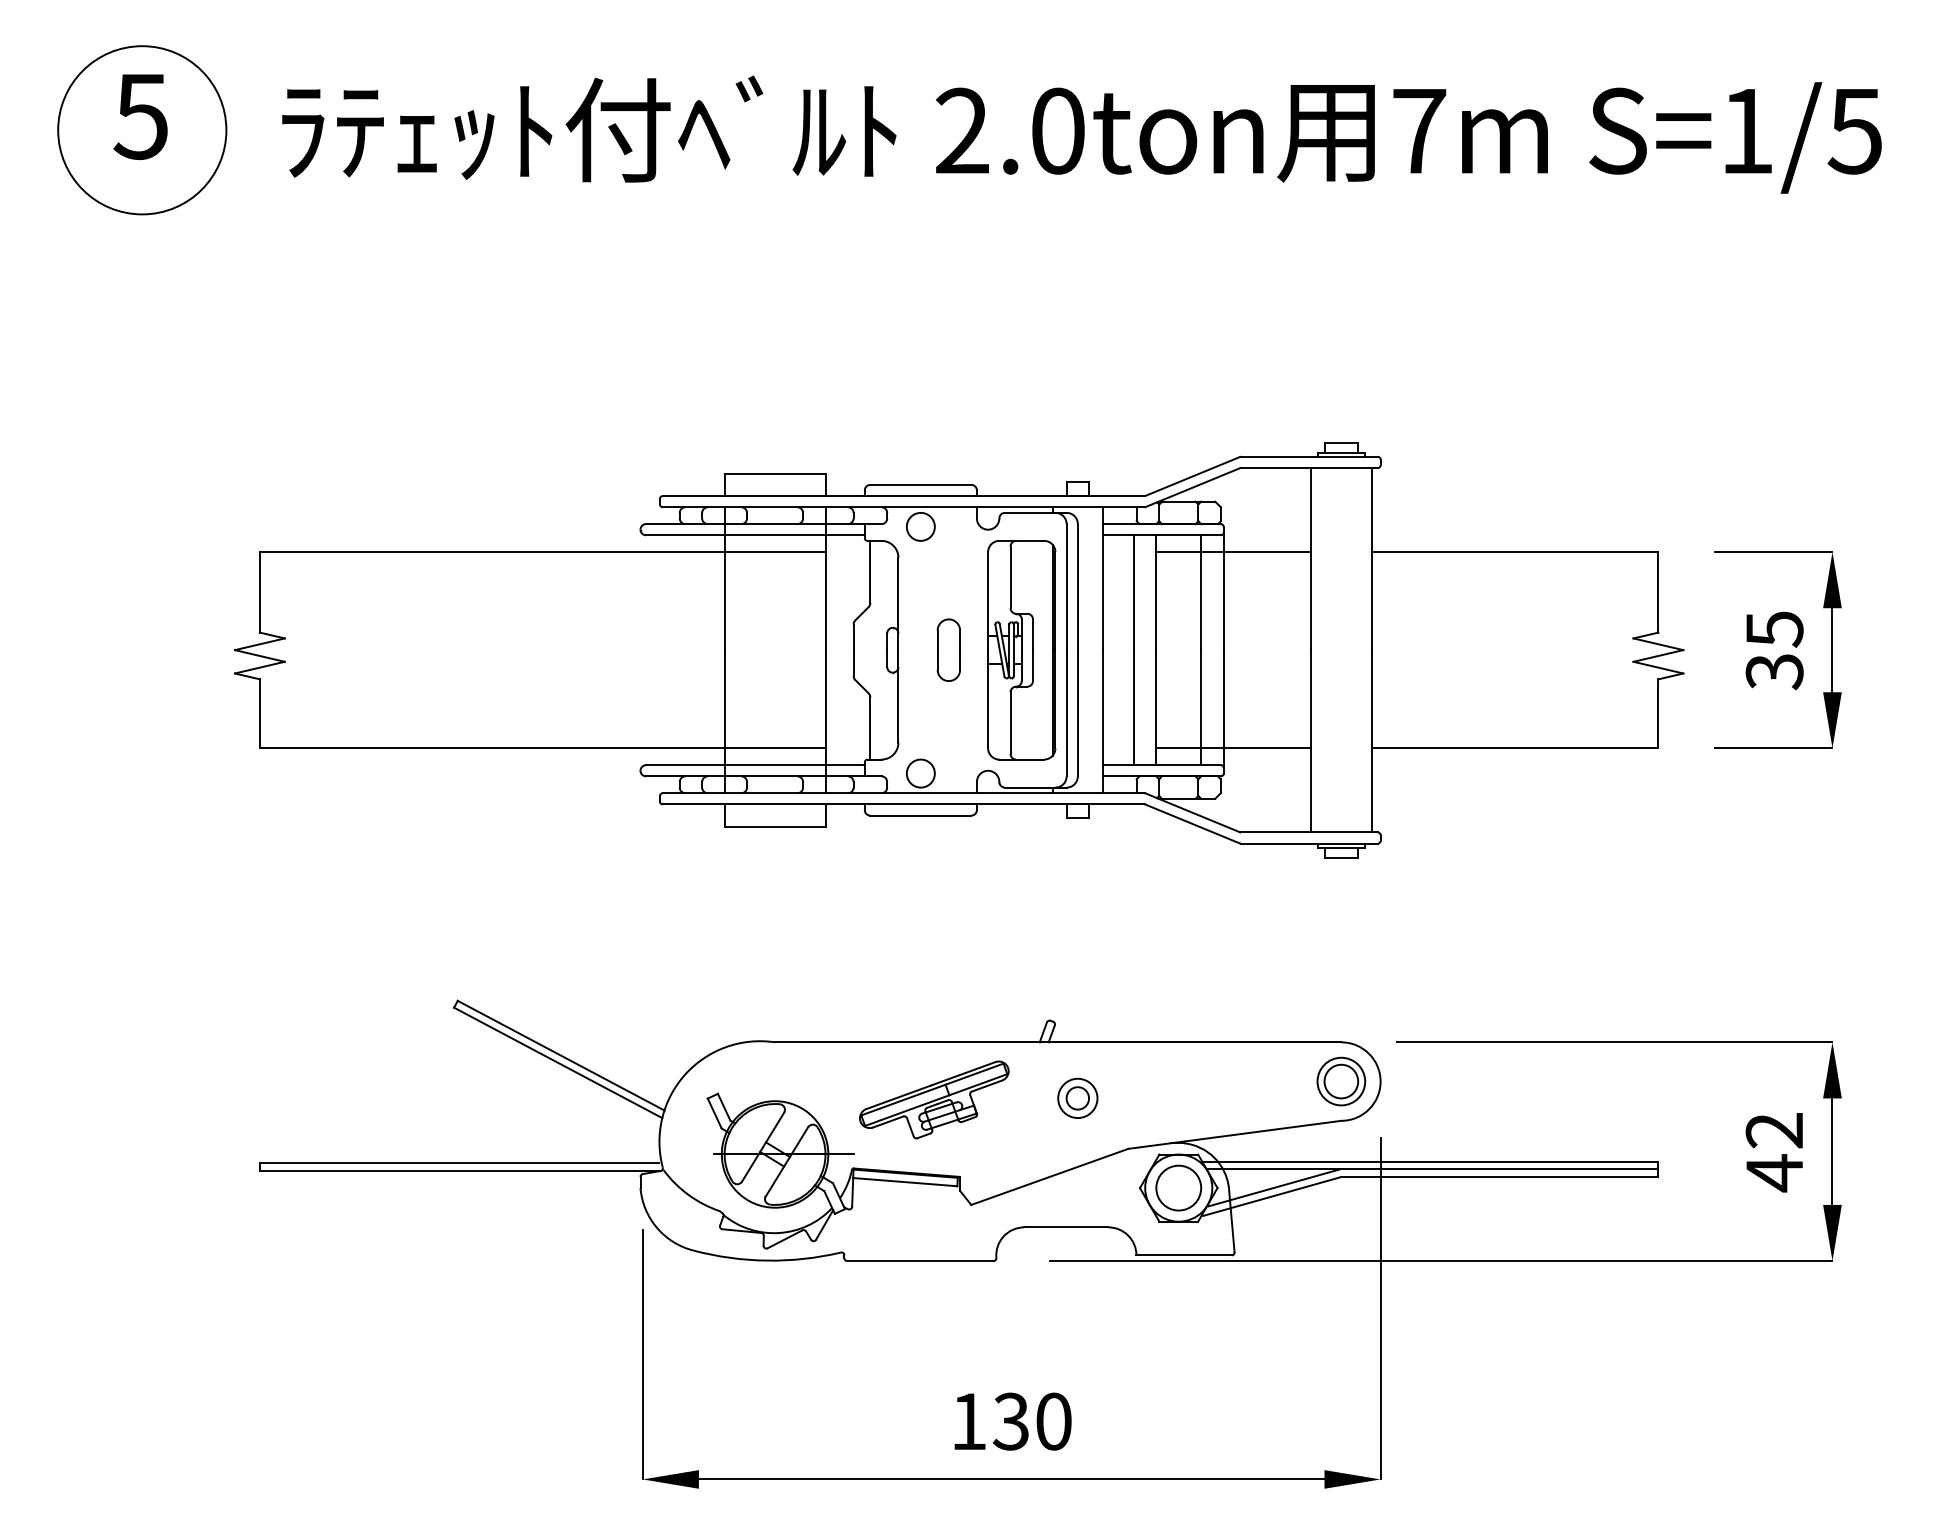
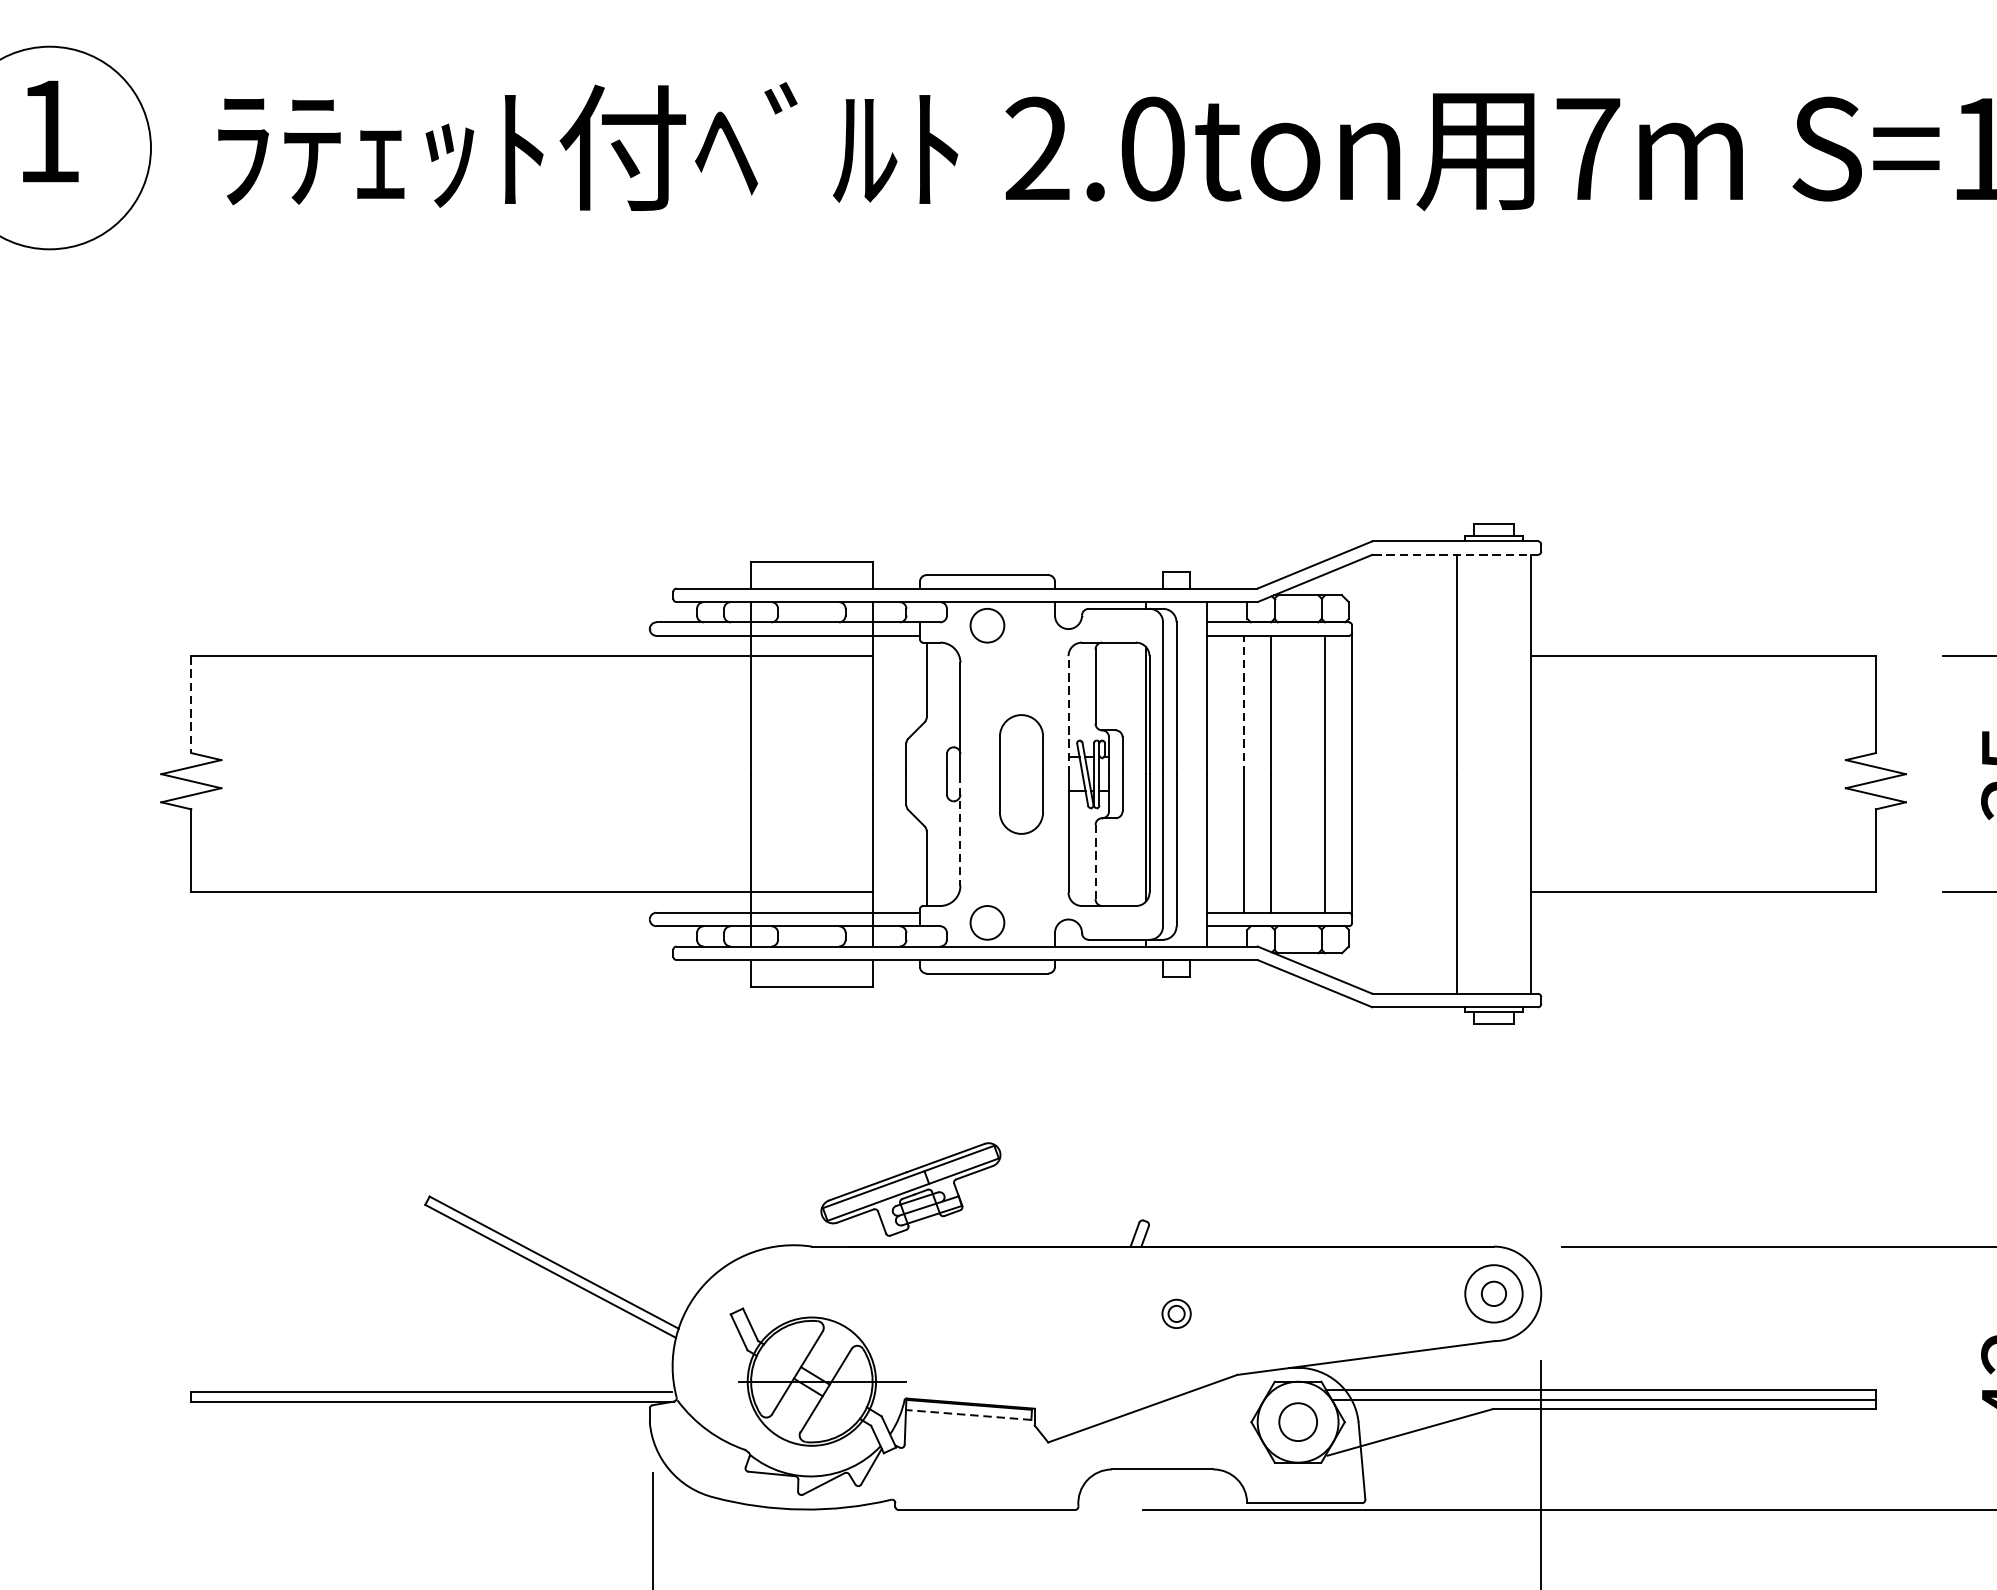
text: (140, 117) -> (47, 132), 5 -> 1
line: (1309, 468) -> (1455, 555), solid -> dashed
line: (1233, 552) -> (1364, 656), removed
line: (259, 592) -> (190, 704), solid -> dashed
line: (1133, 592) -> (1243, 704), solid -> dashed
line: (988, 600) -> (1068, 714), solid -> dashed
part: (948, 649) -> (1020, 773), size x1.6
line: (898, 697) -> (960, 831), solid -> dashed
line: (1010, 723) -> (1095, 862), solid -> dashed
line: (1233, 748) -> (1364, 892), removed
circle: (1341, 1081) -> (1494, 1293), size x0.6
part: (1077, 1097) -> (1176, 1313), size x0.6
part: (934, 1099) -> (911, 1188), moved
line: (904, 1182) -> (967, 1415), solid -> dashed
circle: (1178, 1187) -> (1297, 1421), size x0.7
line: (1273, 1187) -> (1412, 1421), removed

